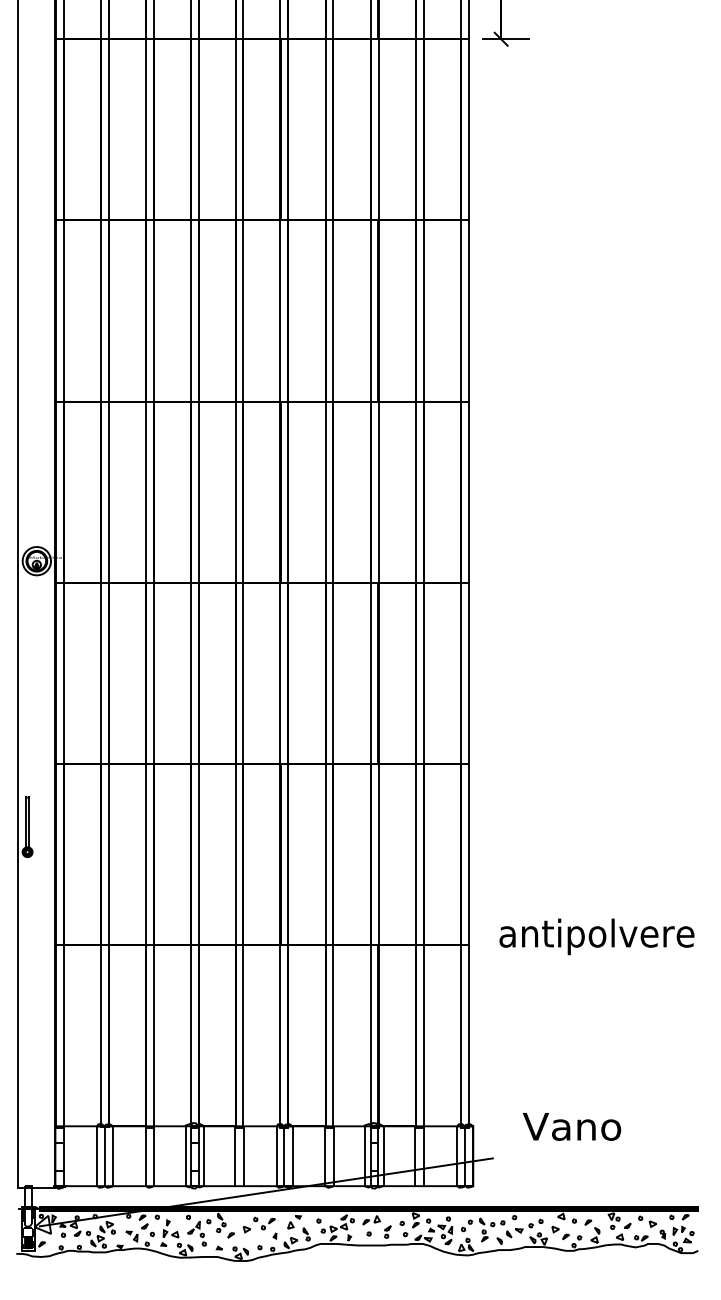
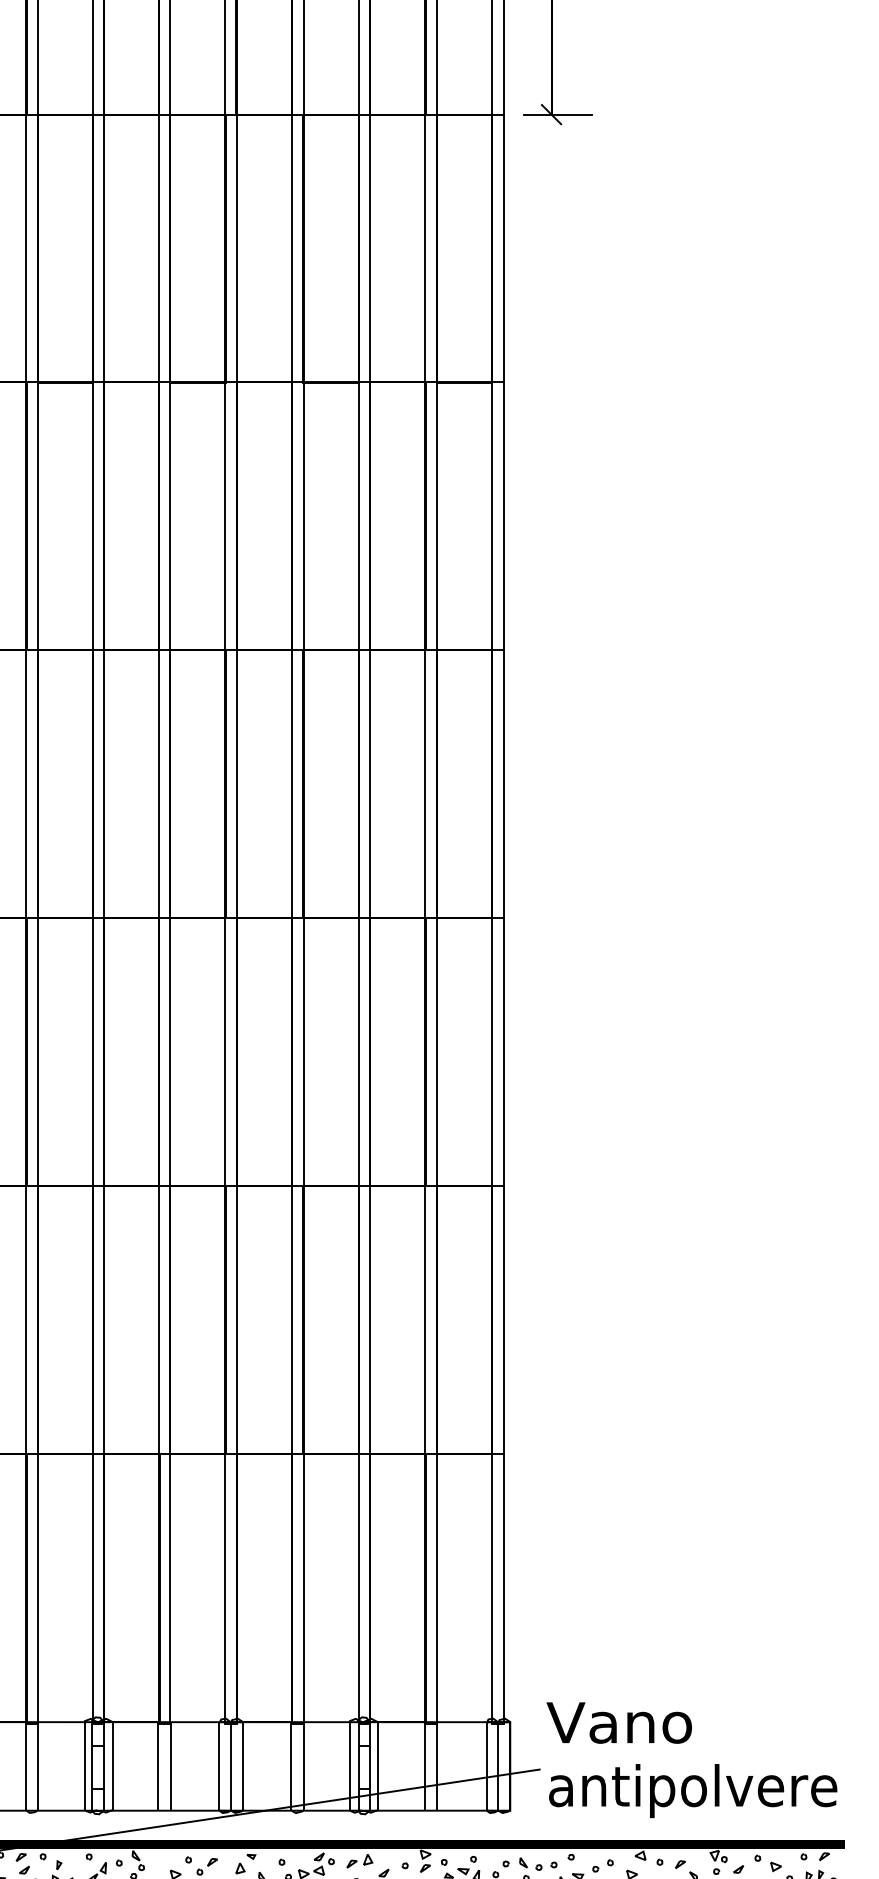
text: (596, 936) -> (692, 1790), moved
text: (572, 1126) -> (620, 1722), moved

